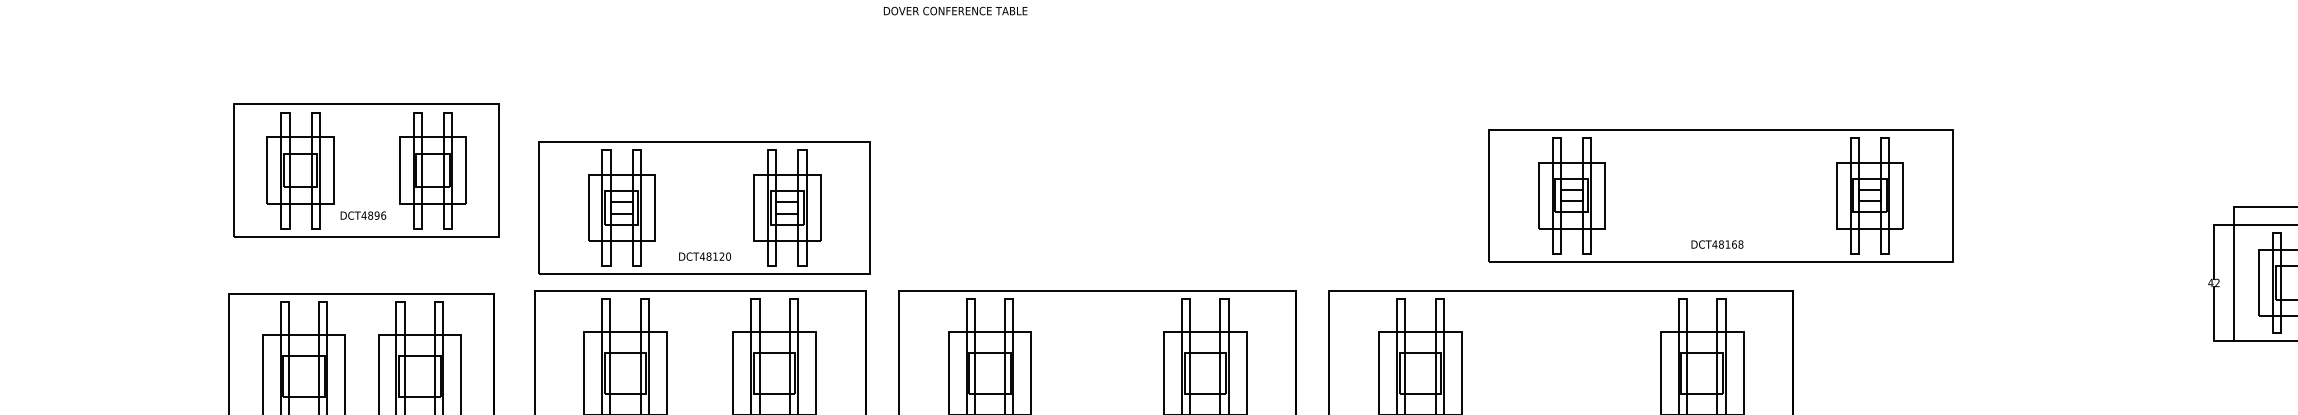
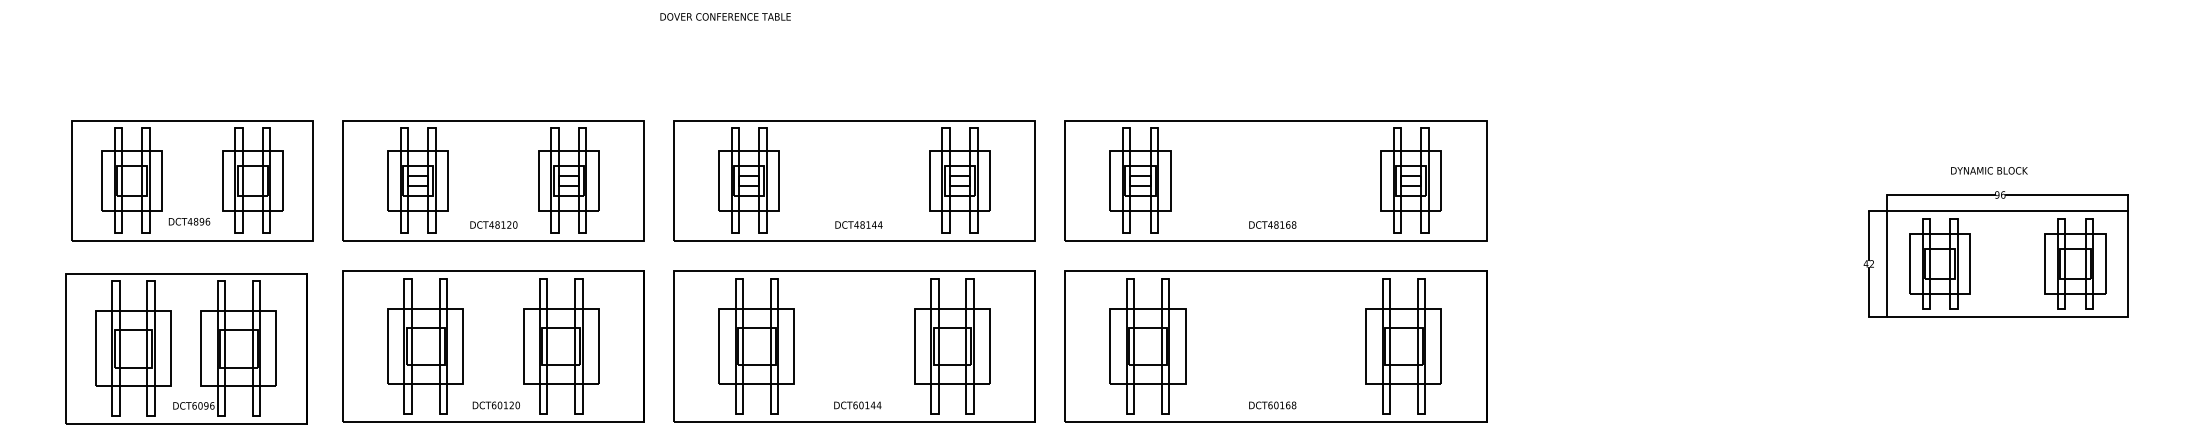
part: (366, 170) -> (192, 180), moved
part: (1097, 191) -> (854, 180), added
part: (1720, 195) -> (1275, 180), moved
part: (704, 207) -> (493, 180), moved

